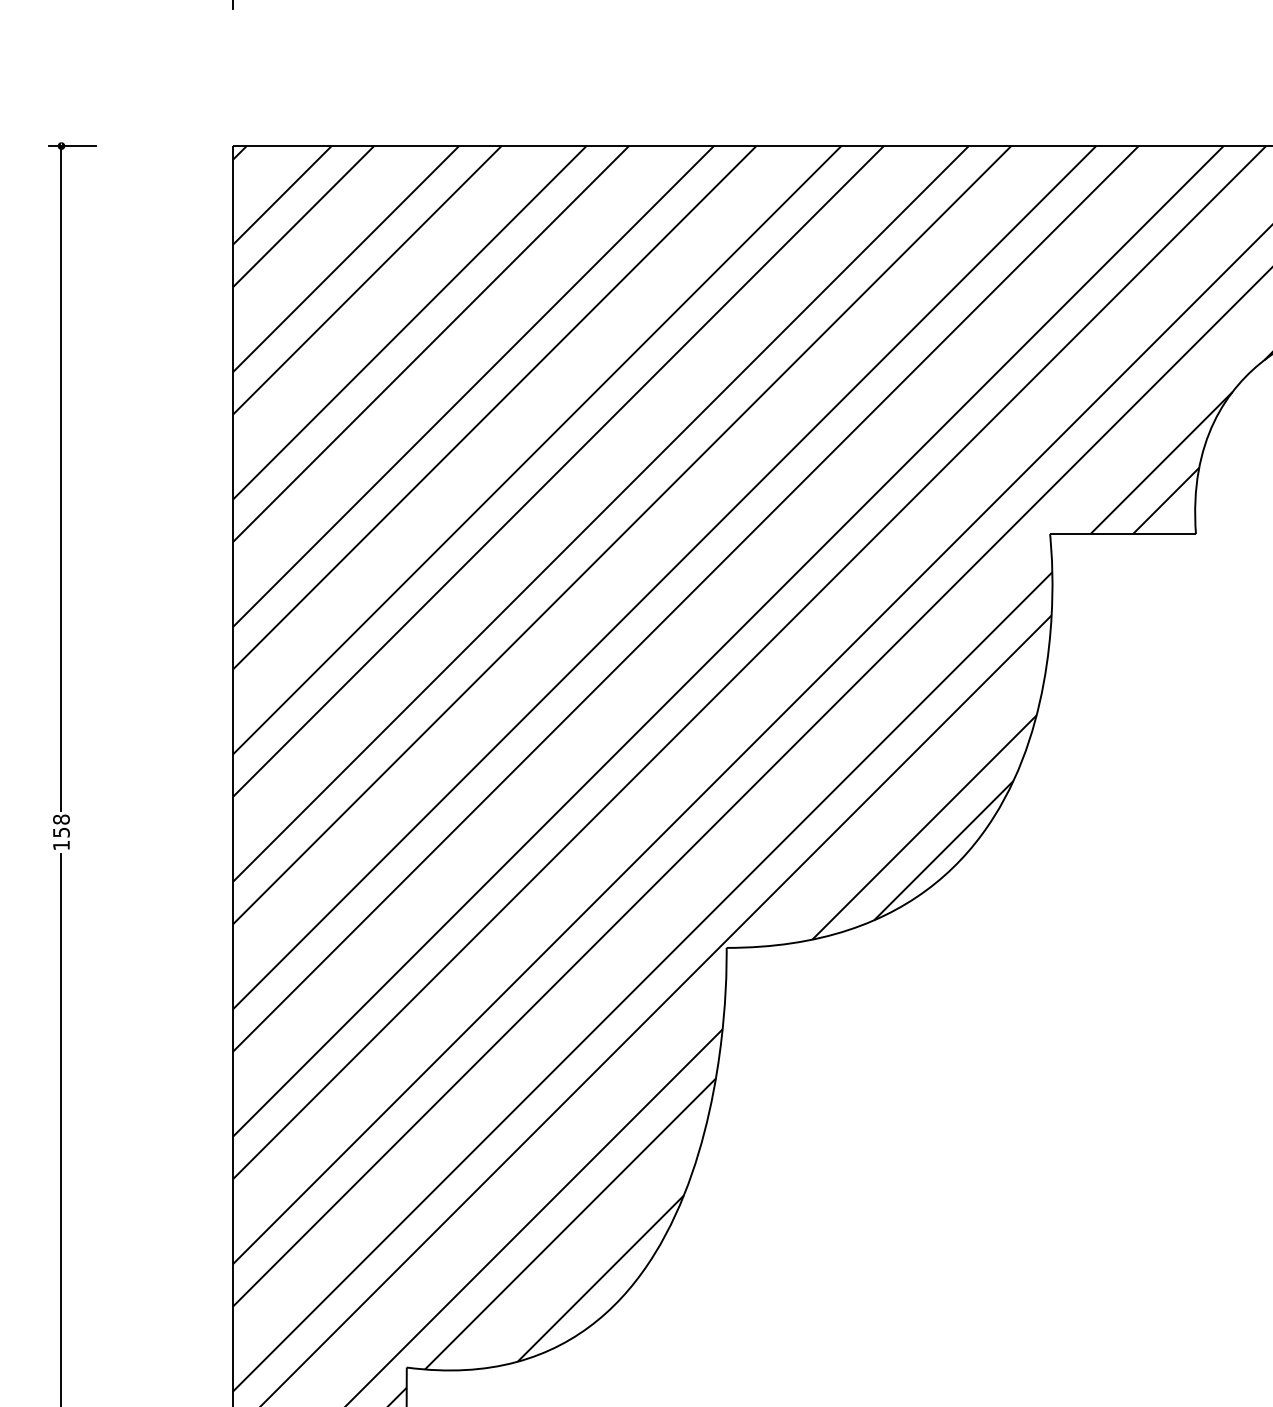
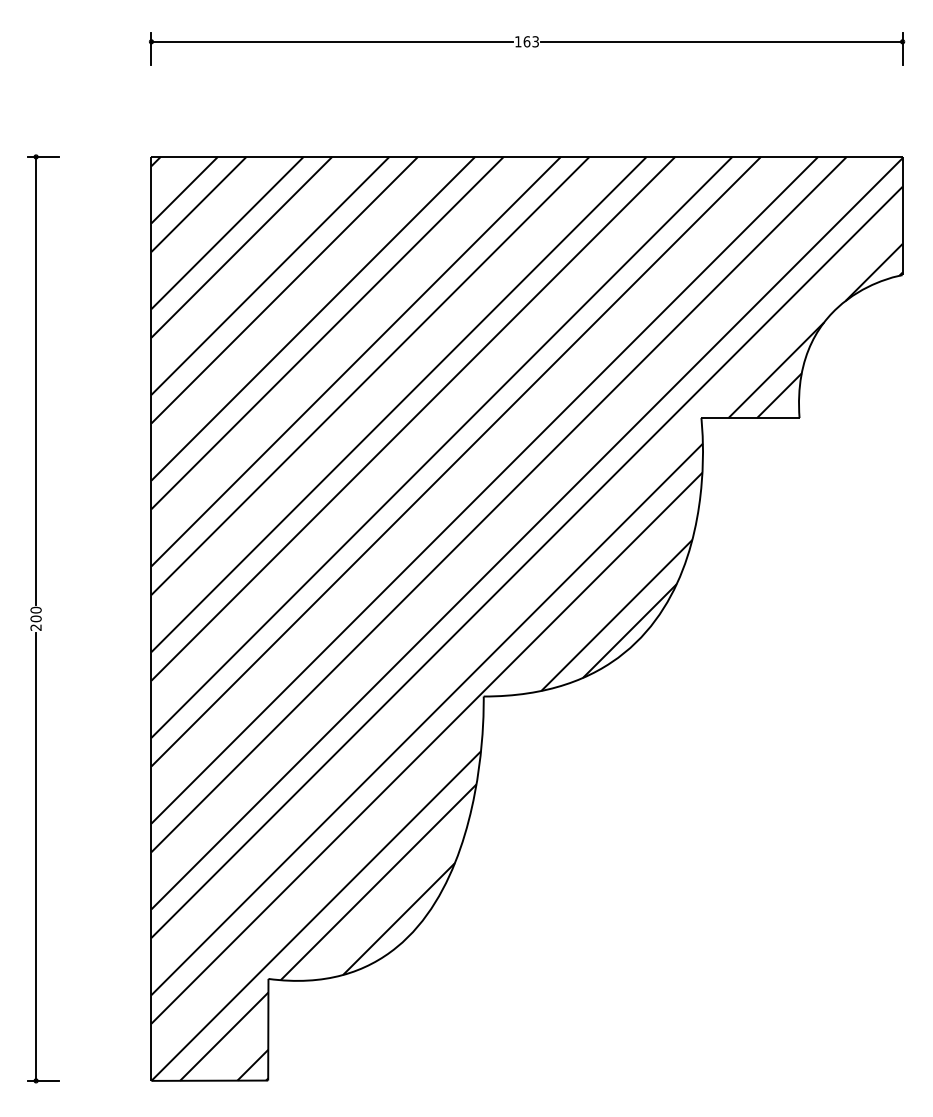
text: (60, 831) -> (35, 618), 158 -> 200

